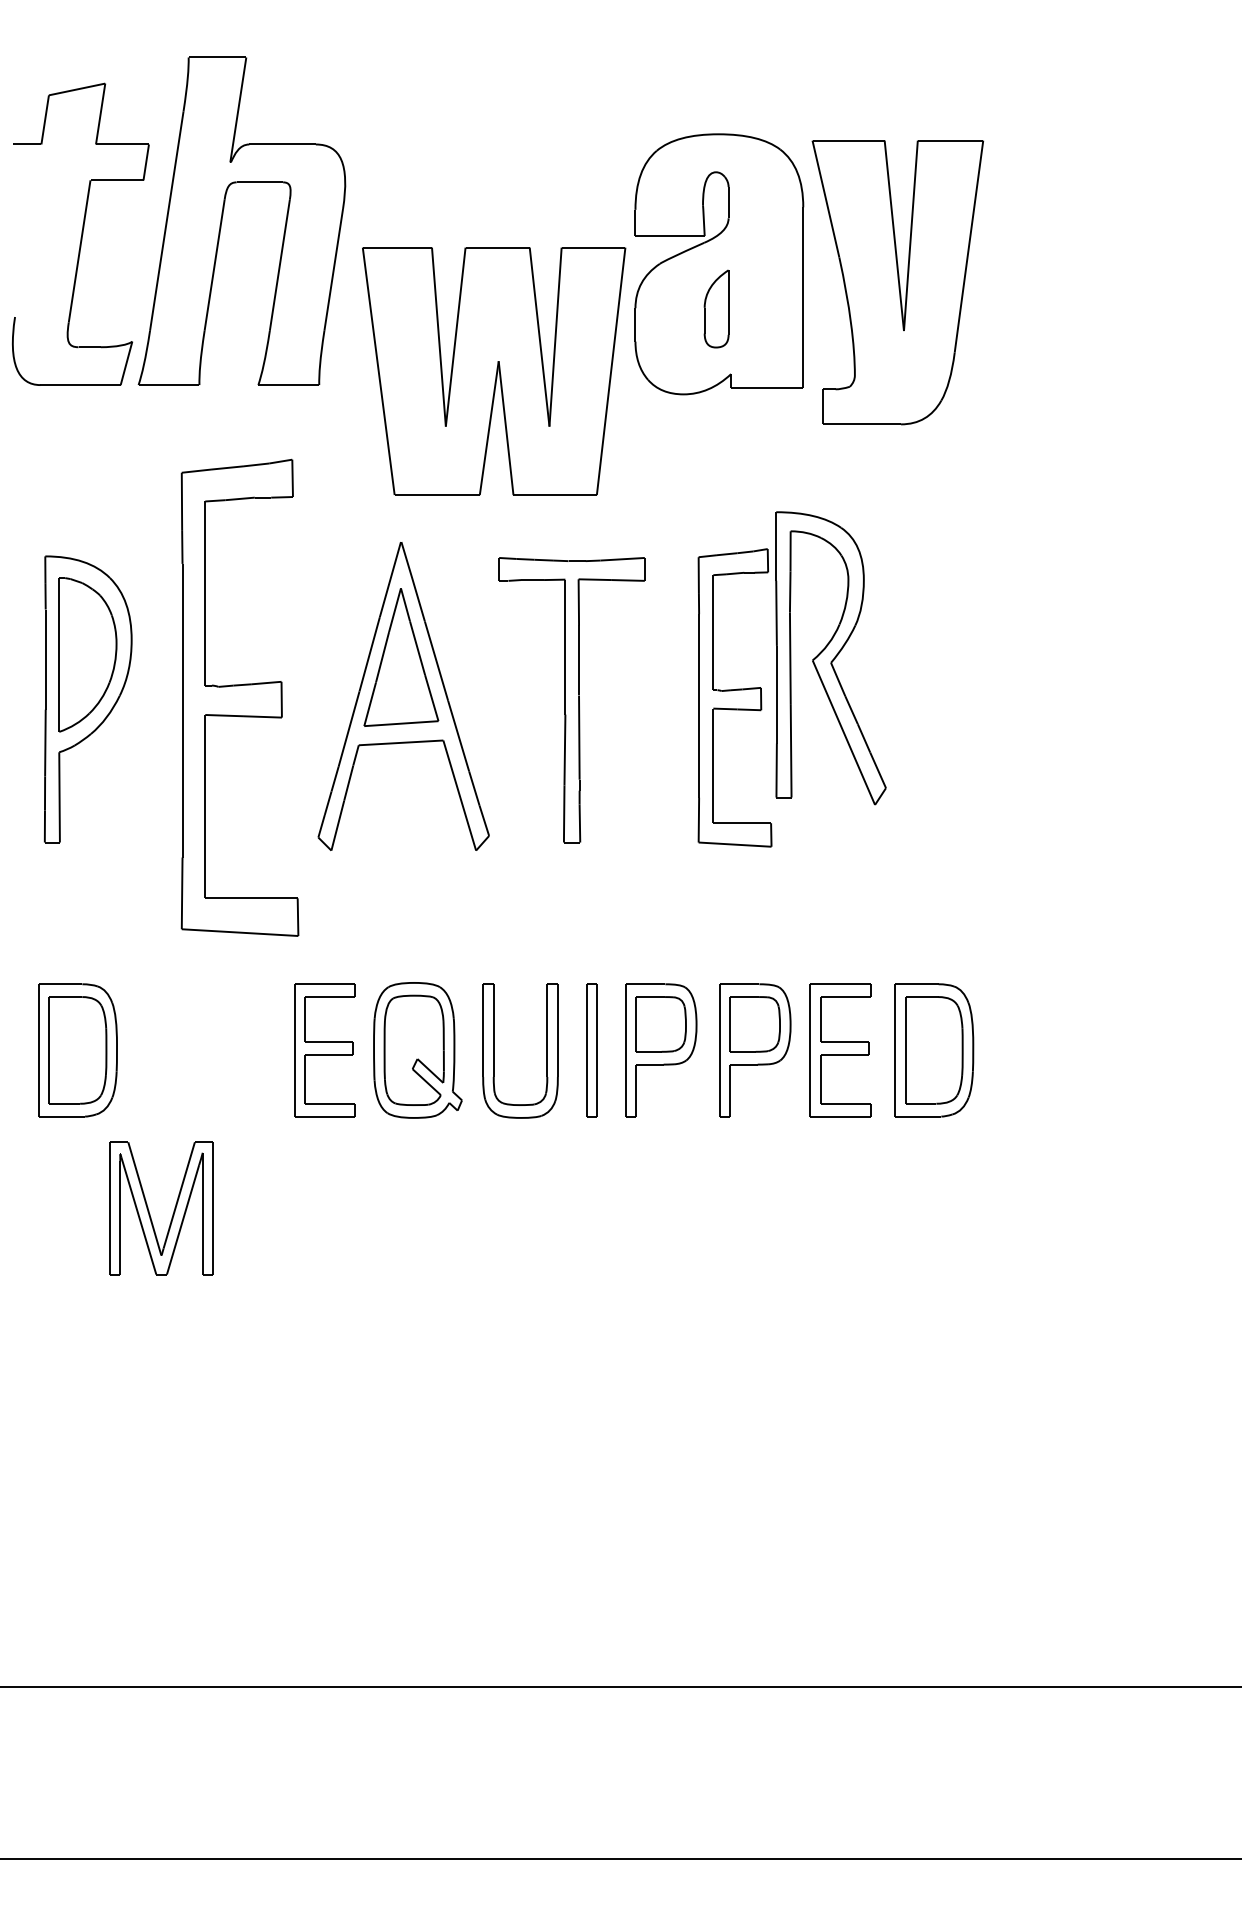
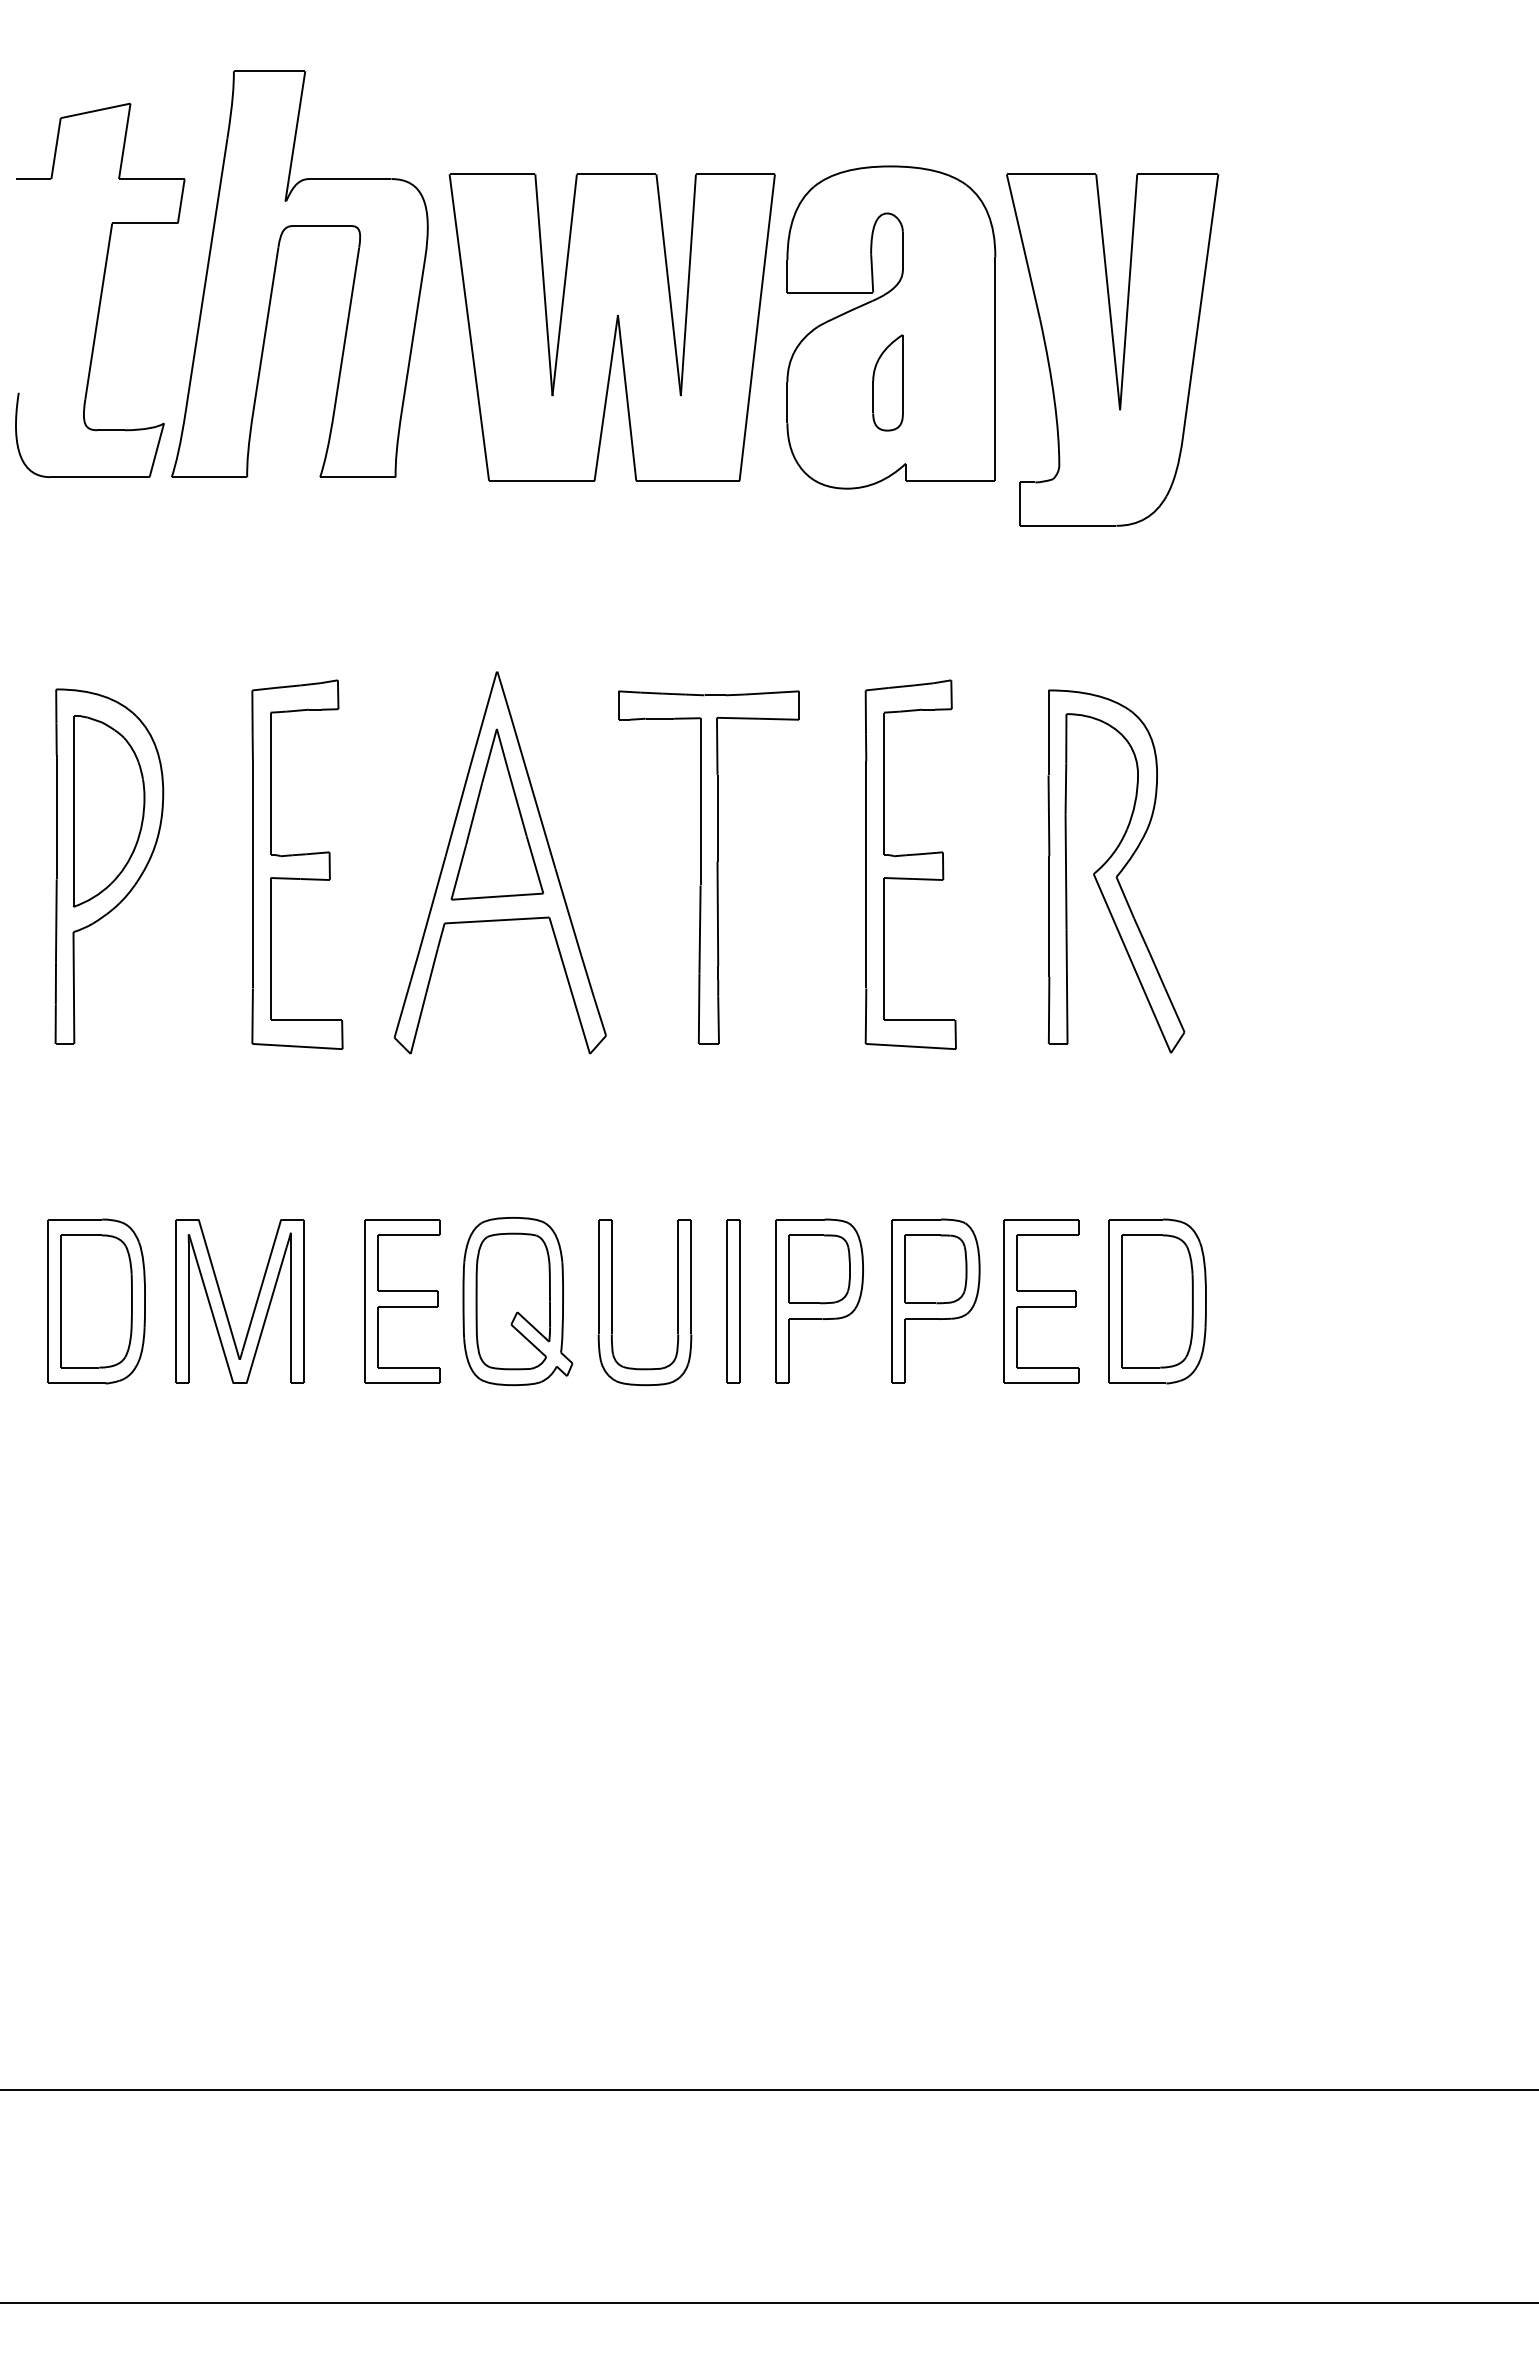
part: (494, 371) -> (612, 327), moved
part: (830, 658) -> (1115, 871), moved
part: (239, 697) -> (296, 864), size x0.62
part: (149, 1210) -> (224, 1304), moved

